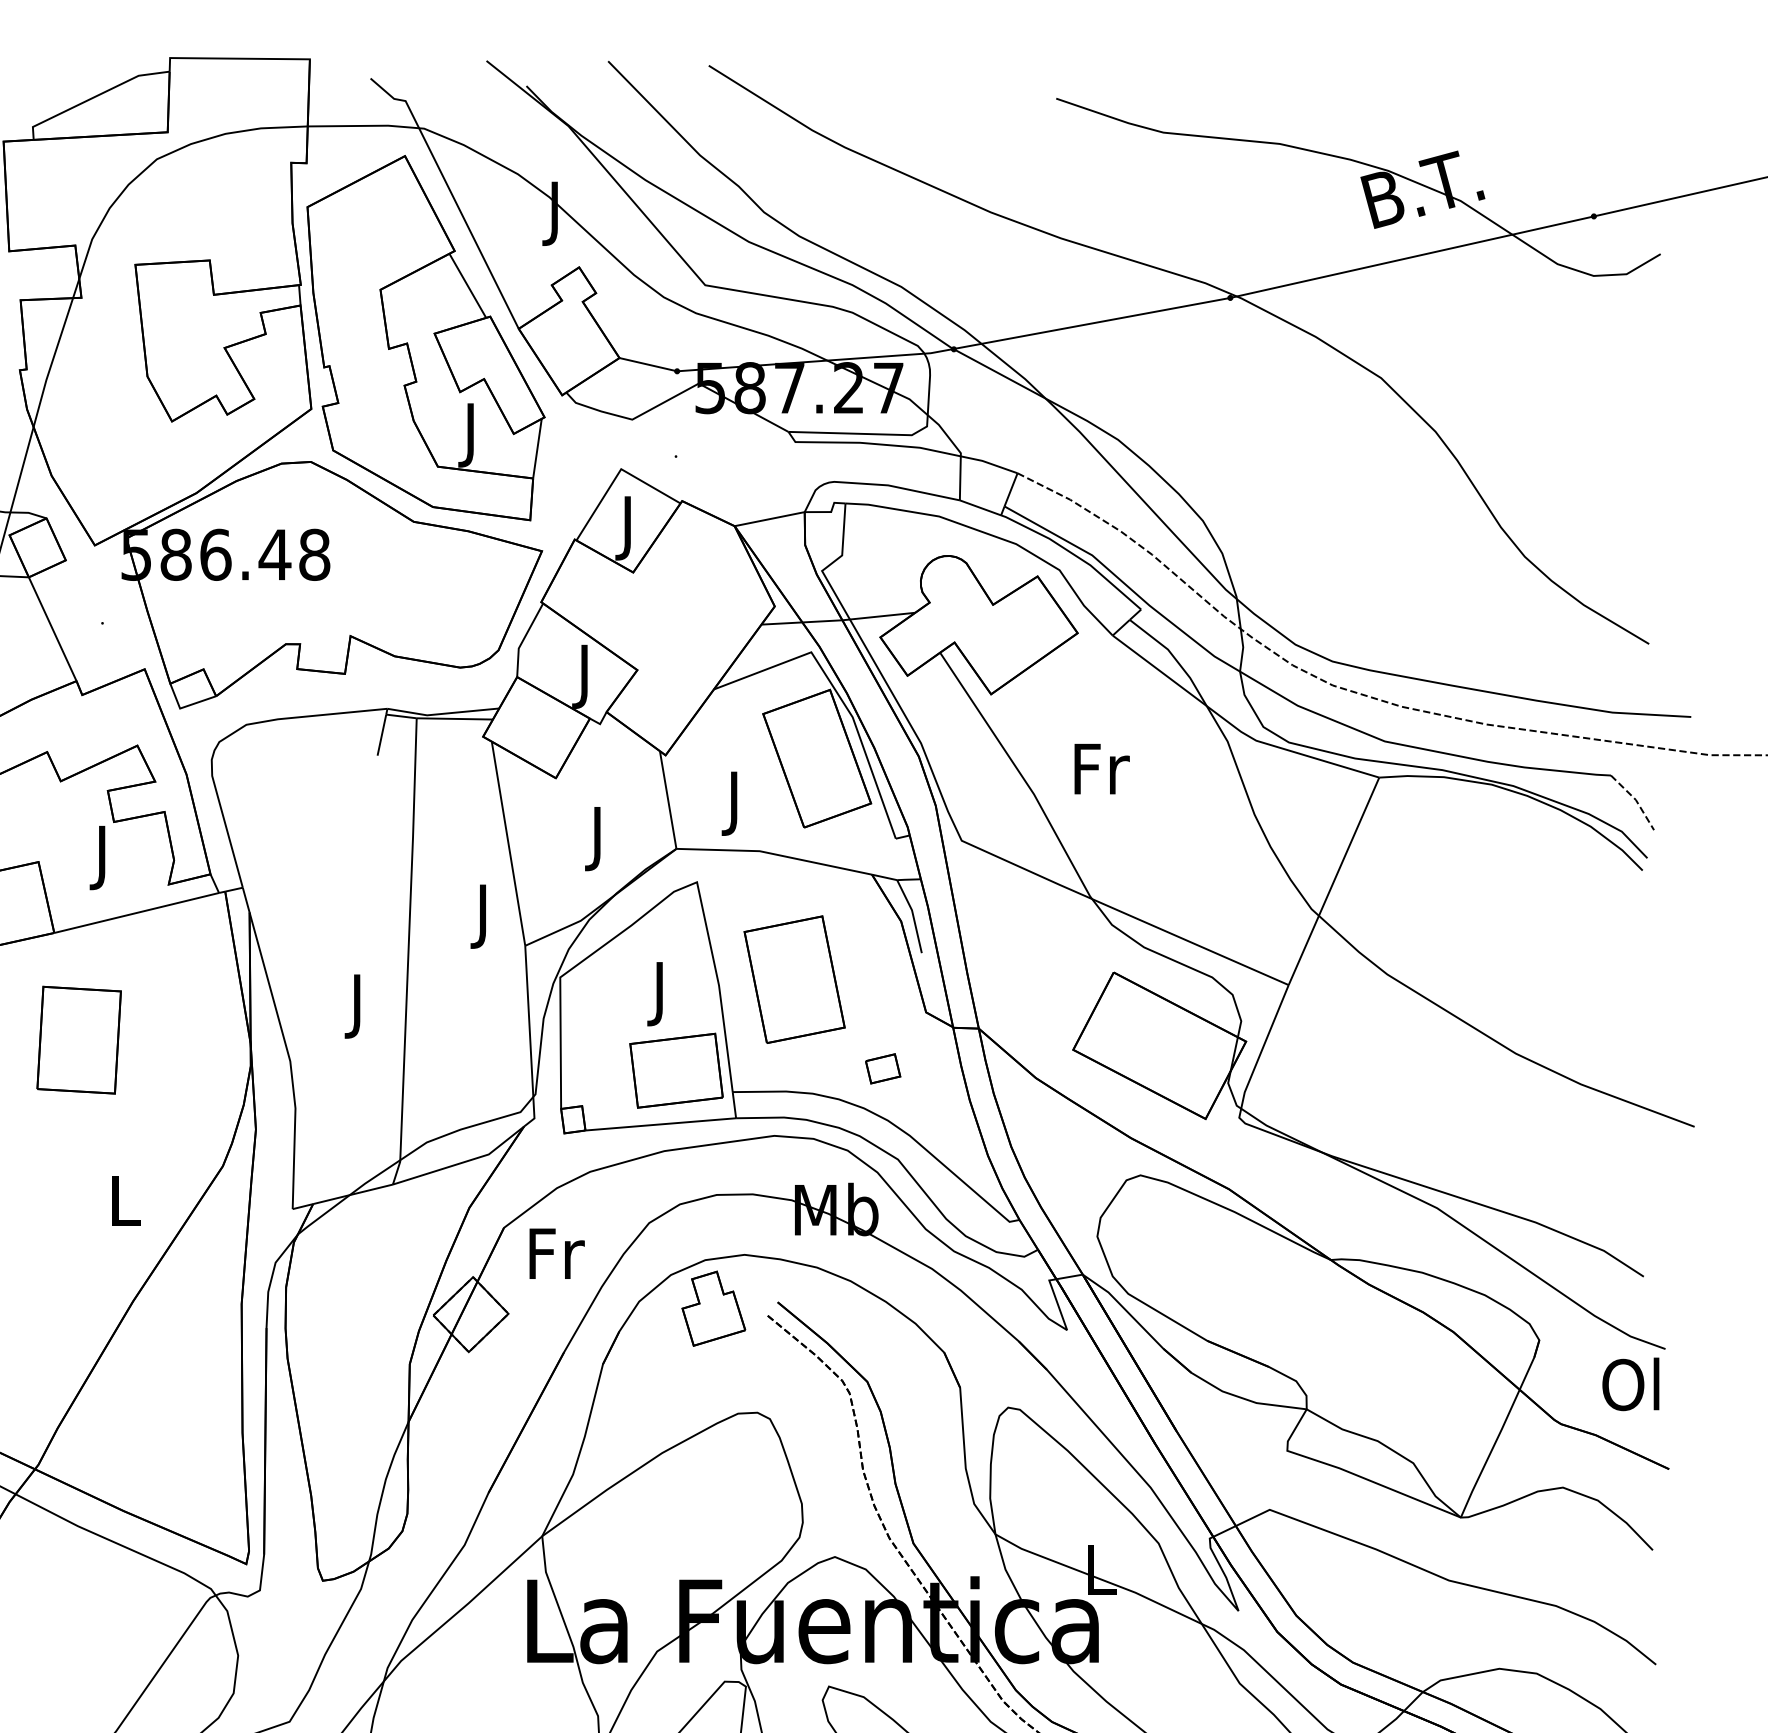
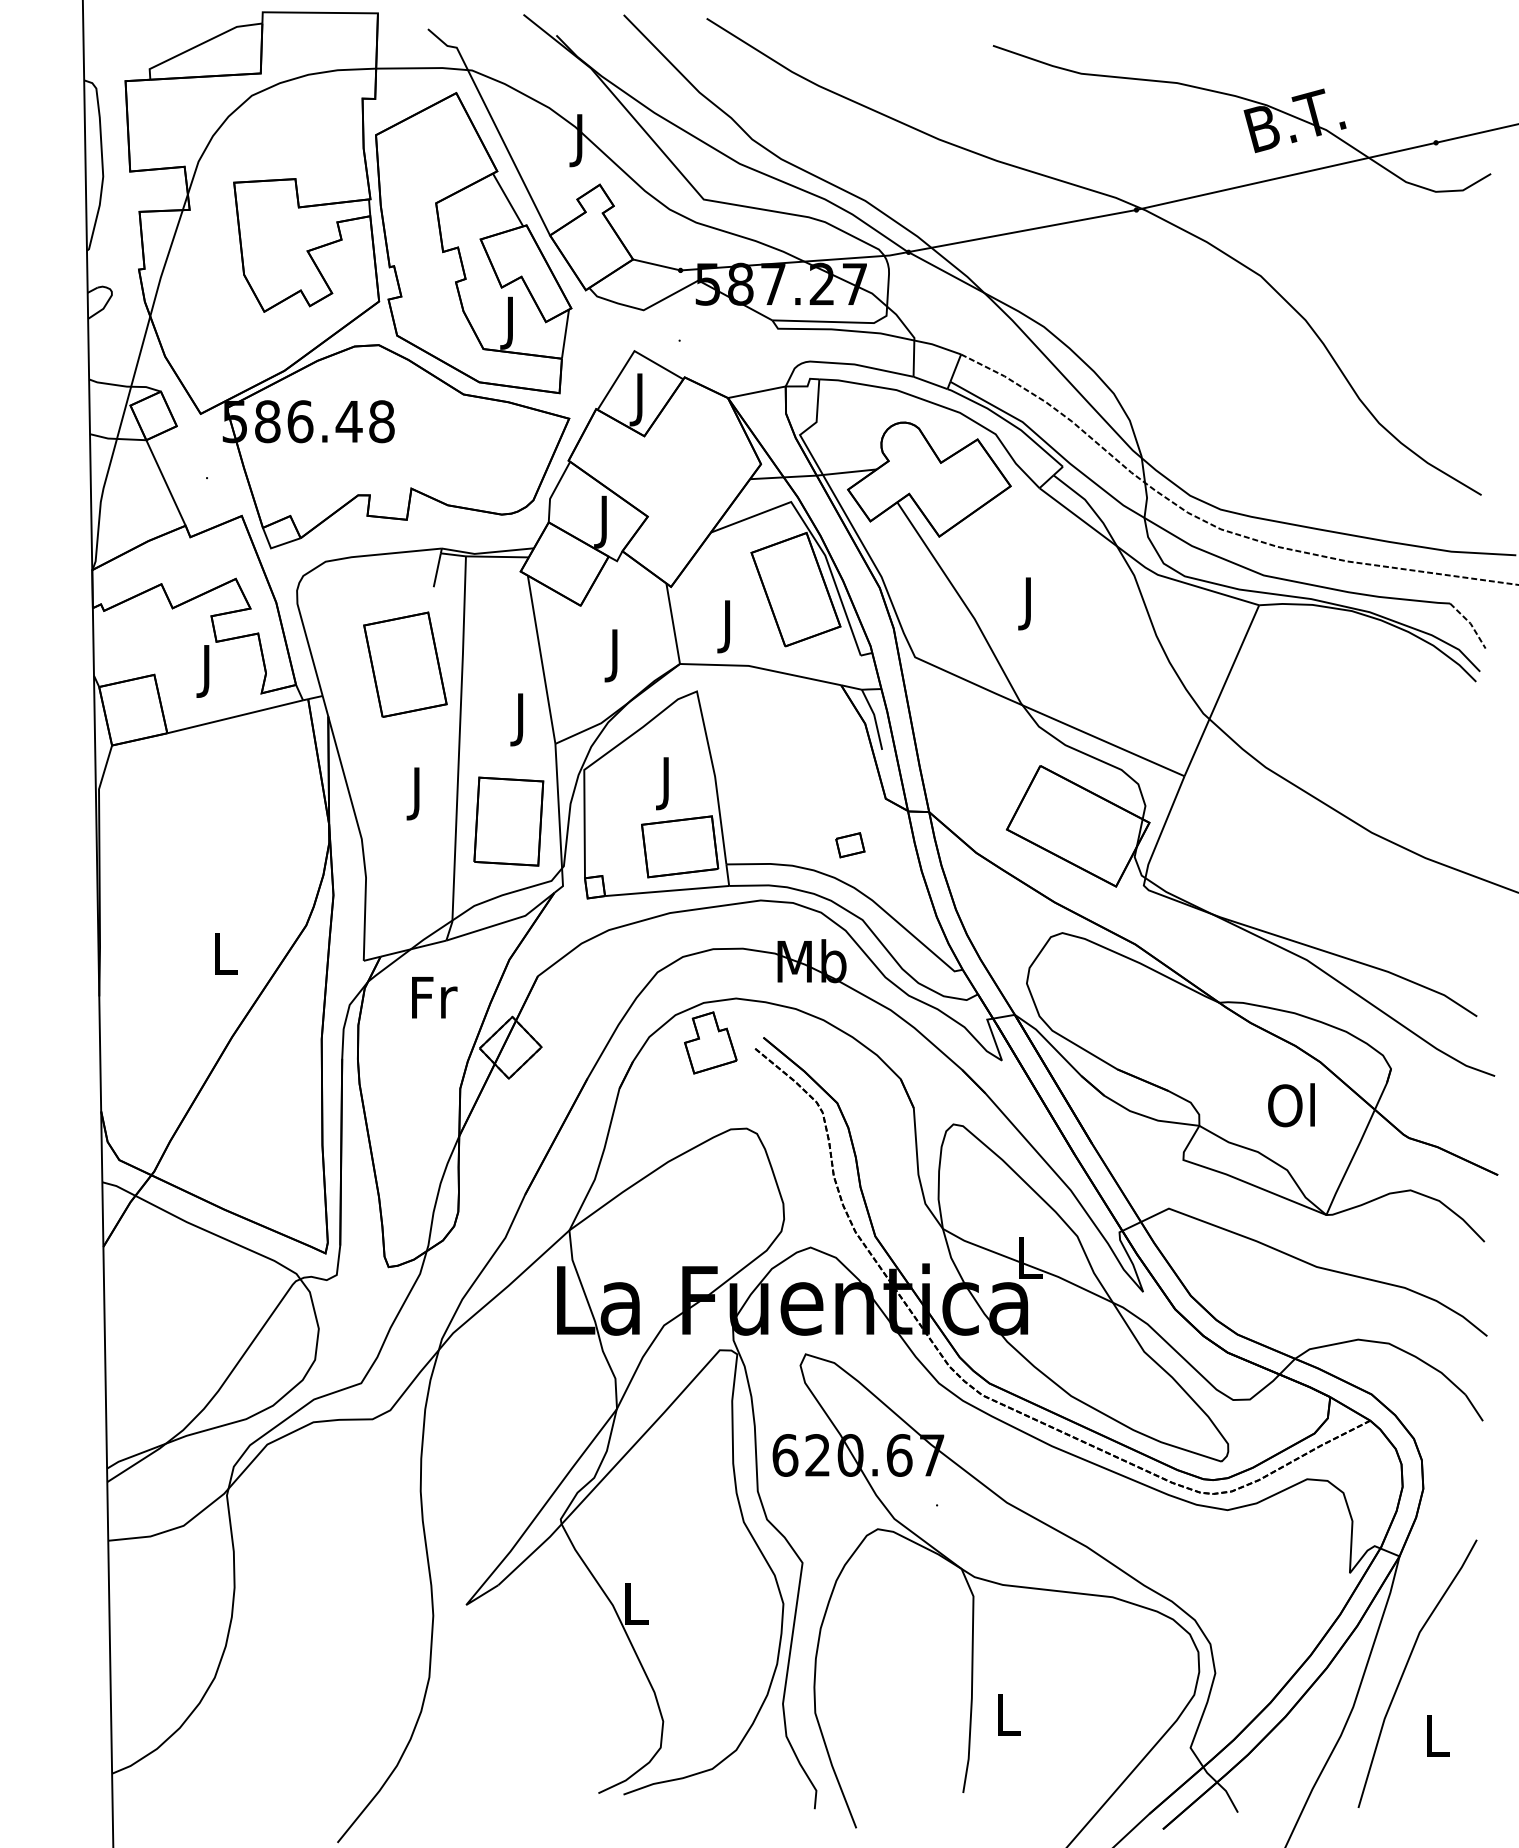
text: (1101, 775) -> (1030, 603), Fr -> J
part: (794, 979) -> (405, 664), moved
part: (78, 1040) -> (508, 821), moved
text: (556, 1253) -> (434, 997), moved
text: (1630, 1384) -> (1291, 1105), moved

